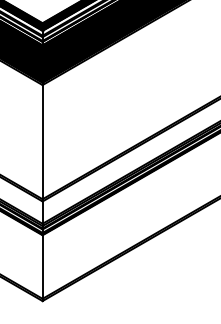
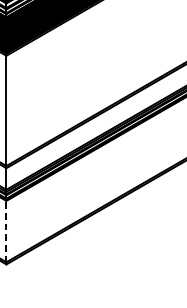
line: (42, 267) -> (6, 231), solid -> dashed

